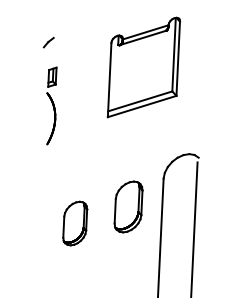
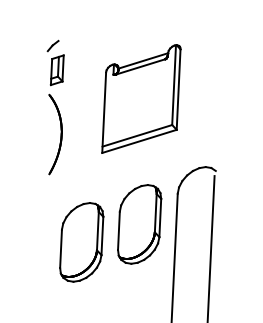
part: (144, 66) -> (141, 98), moved
part: (51, 105) -> (56, 114), size x1.43
part: (128, 207) -> (139, 224), size x1.43
part: (74, 223) -> (81, 242), size x1.67

